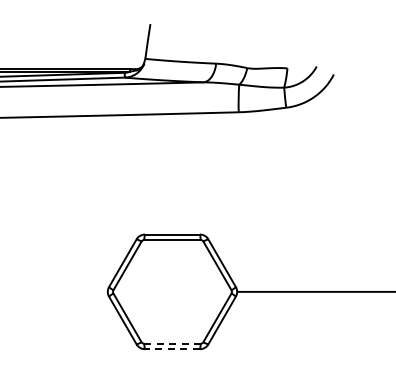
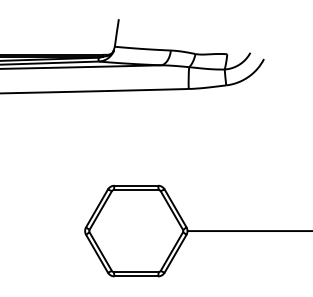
line: (172, 343) -> (136, 271), dashed -> solid
line: (171, 349) -> (135, 276), dashed -> solid

